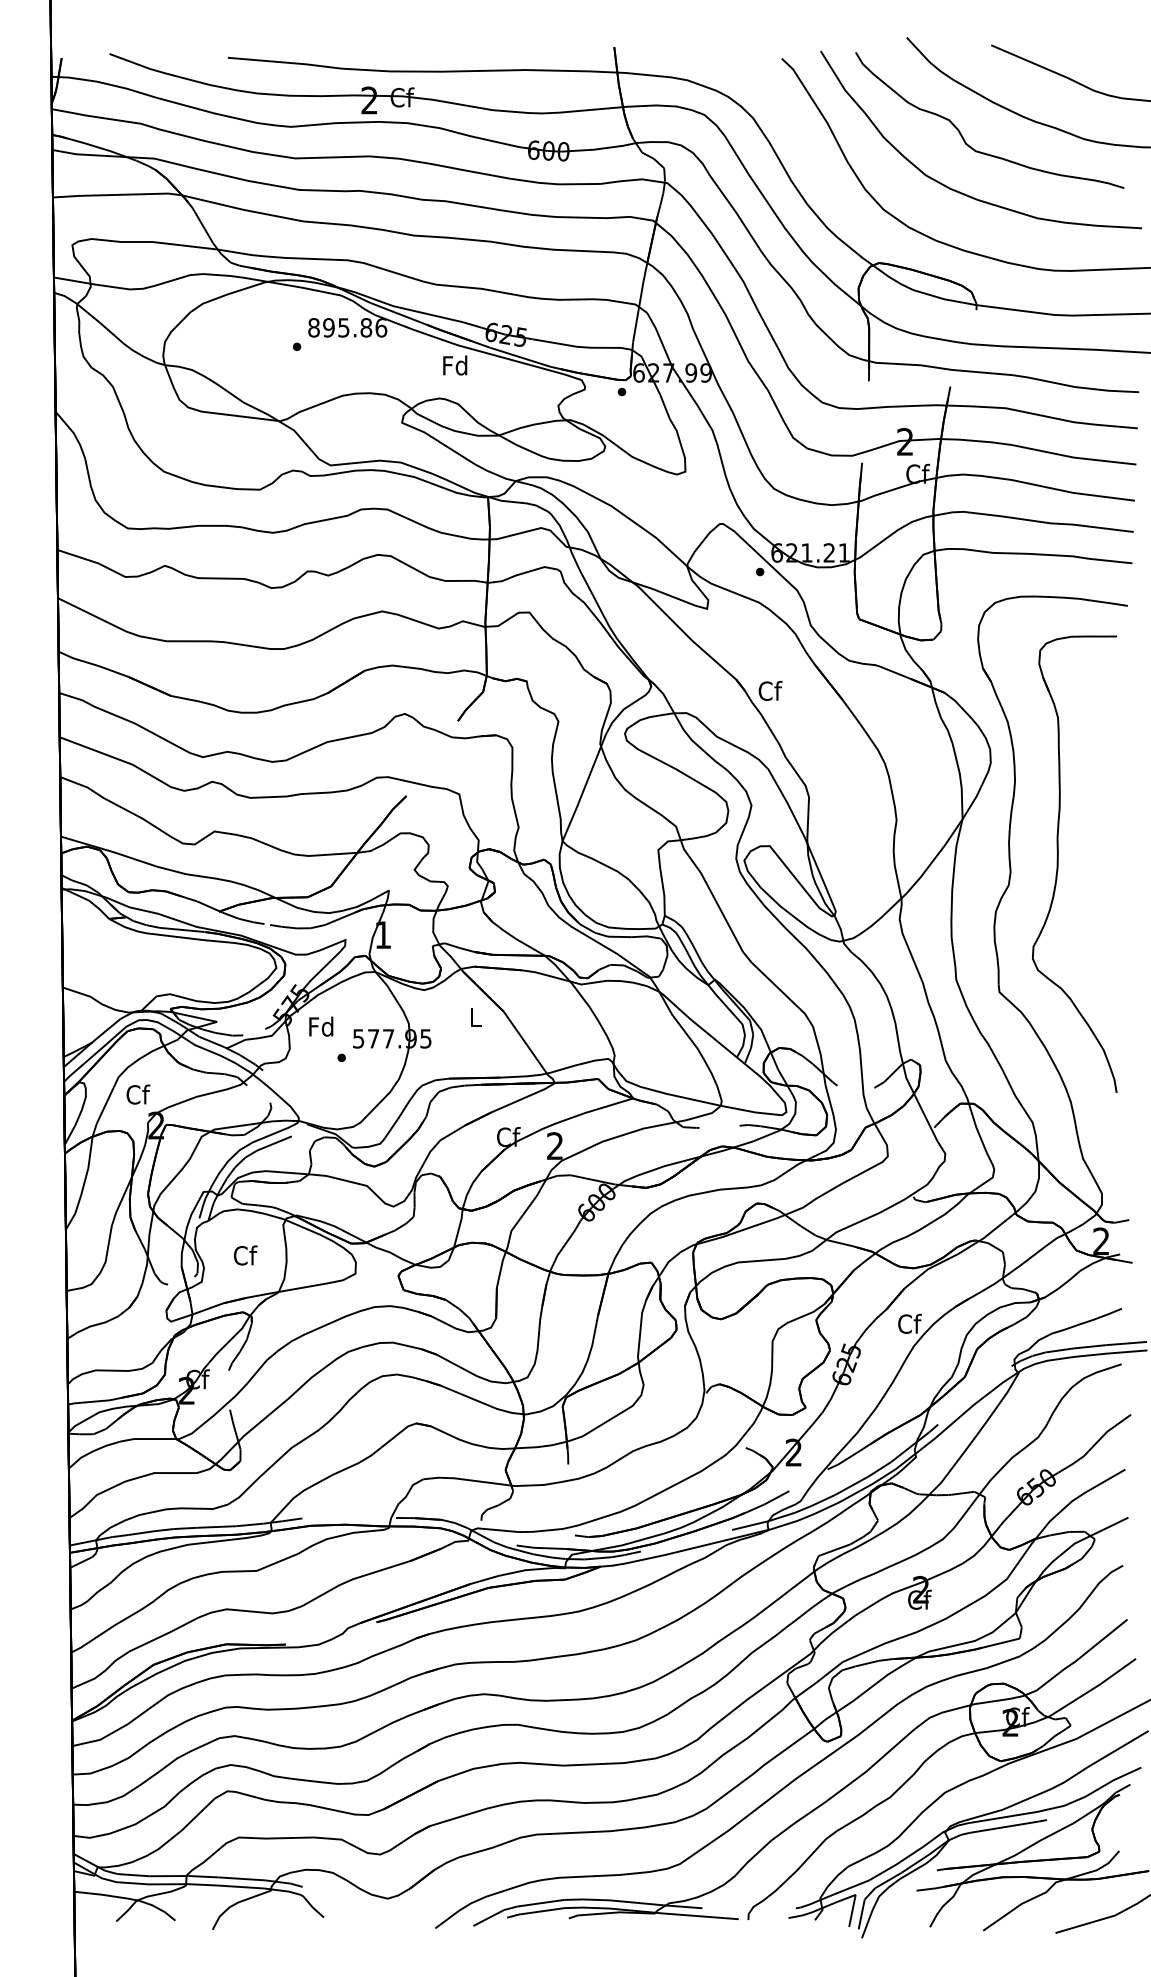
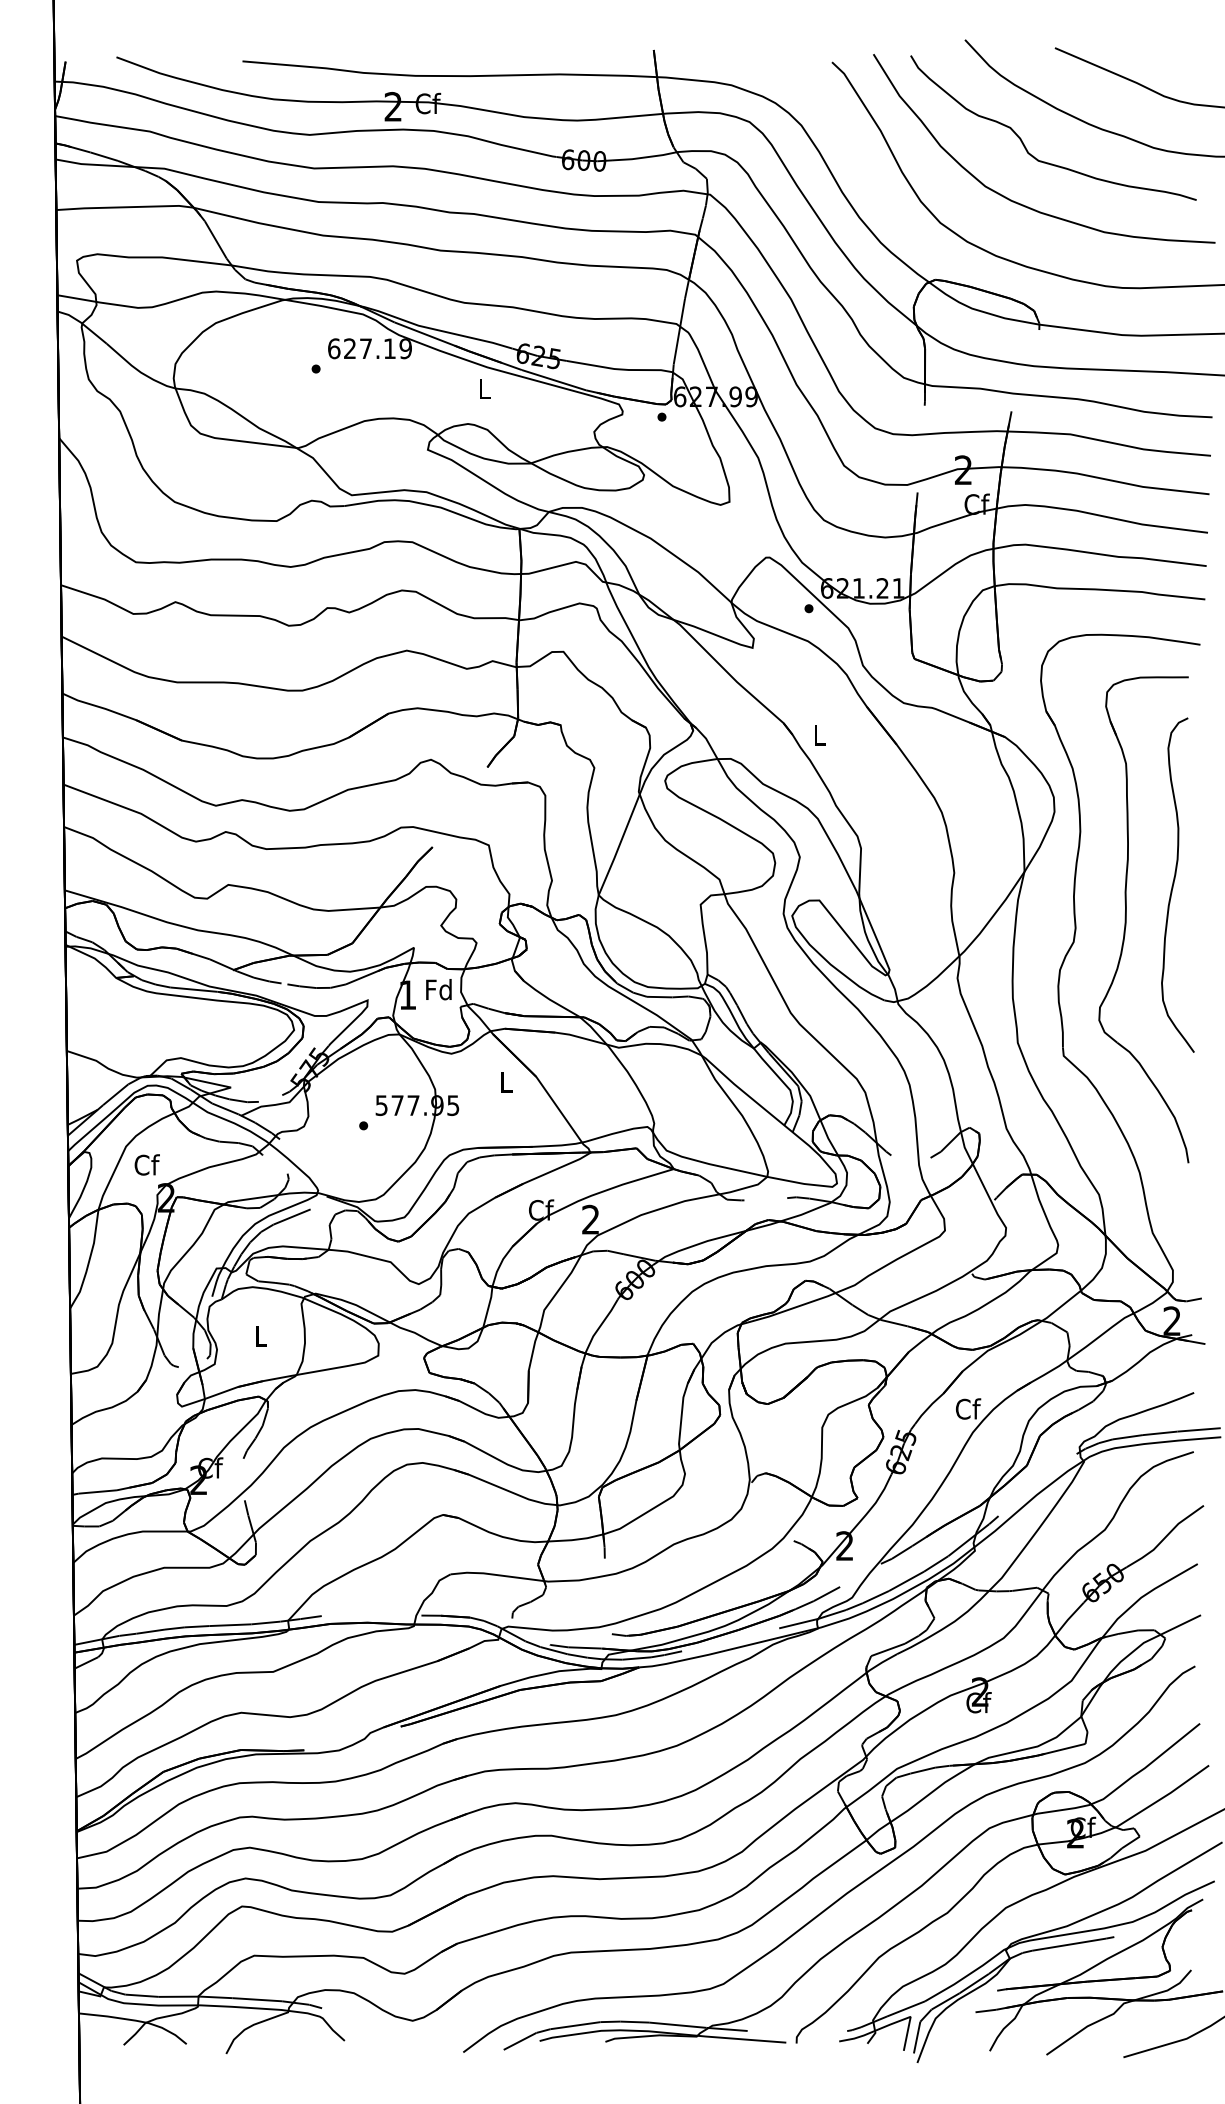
text: (348, 327) -> (370, 348), 895.86 -> 627.19
text: (455, 365) -> (484, 388), Fd -> L
text: (769, 690) -> (819, 734), Cf -> L
curve: (1103, 830) -> (1174, 883), added
text: (320, 1026) -> (438, 989), moved
text: (245, 1254) -> (261, 1335), Cf -> L

